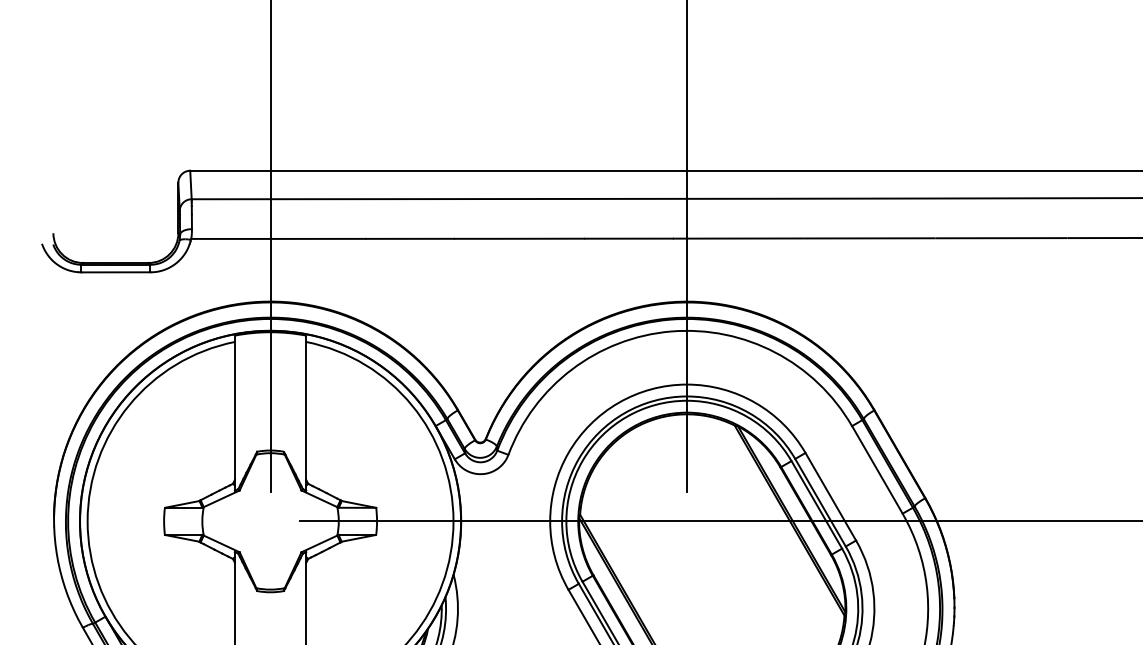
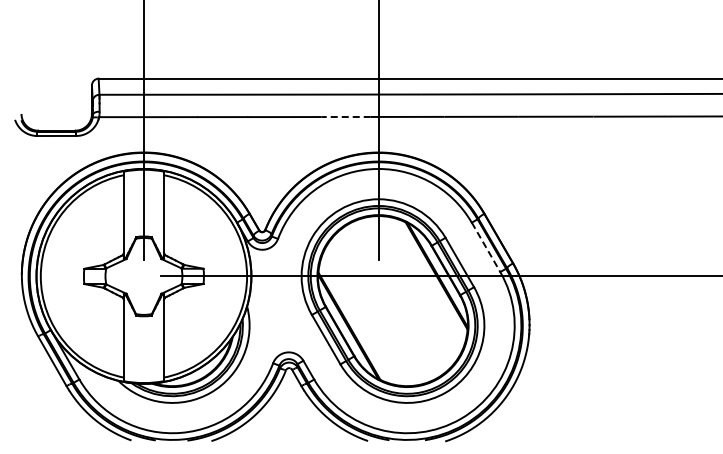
line: (629, 239) -> (346, 117), solid -> dashed
line: (878, 470) -> (486, 247), solid -> dashed

